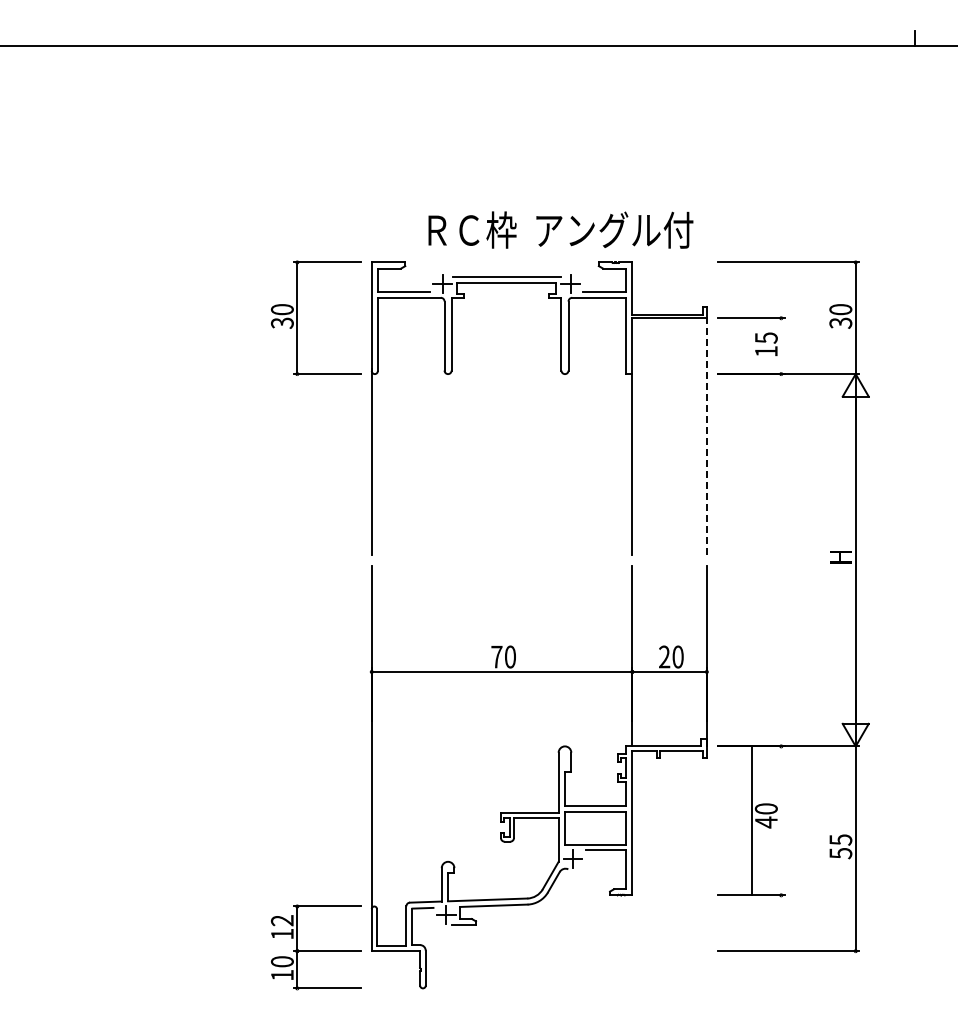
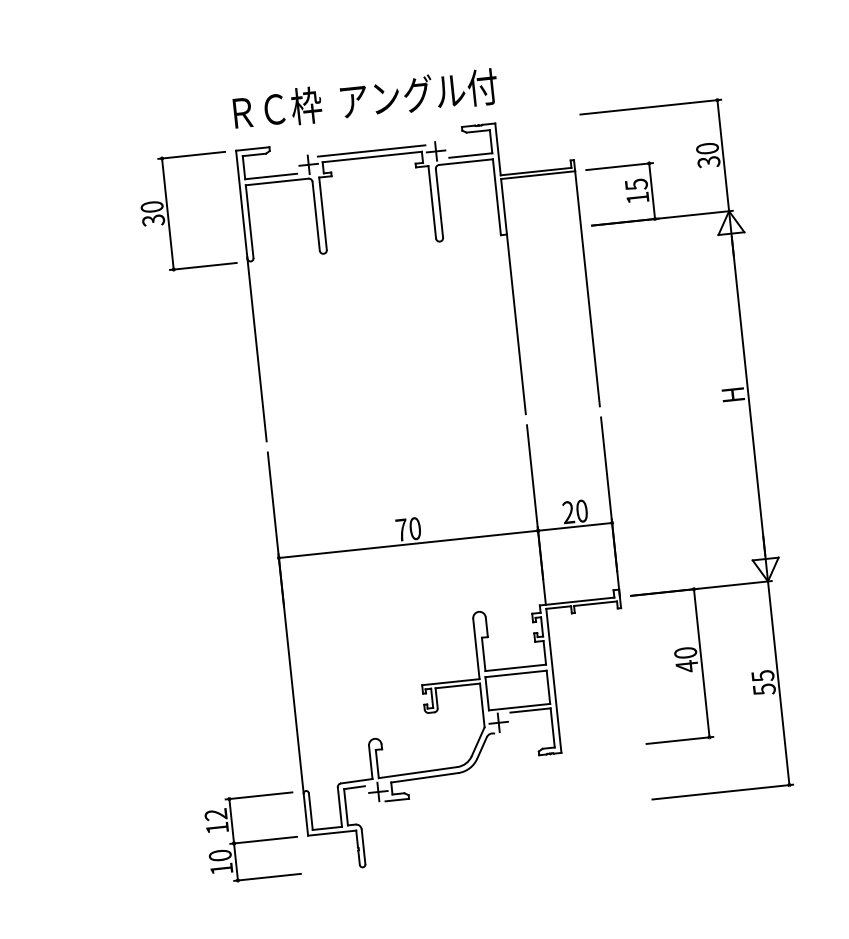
text: (560, 229) -> (365, 99), moved
line: (781, 346) -> (652, 191), added
line: (706, 435) -> (587, 287), dashed -> solid
line: (752, 820) -> (701, 662), moved

